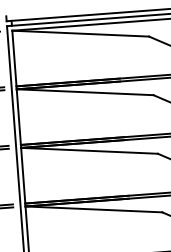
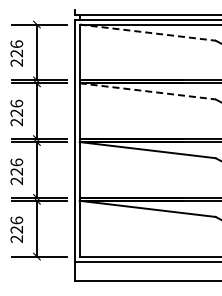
line: (81, 33) -> (148, 32), solid -> dashed
line: (85, 92) -> (148, 91), solid -> dashed

